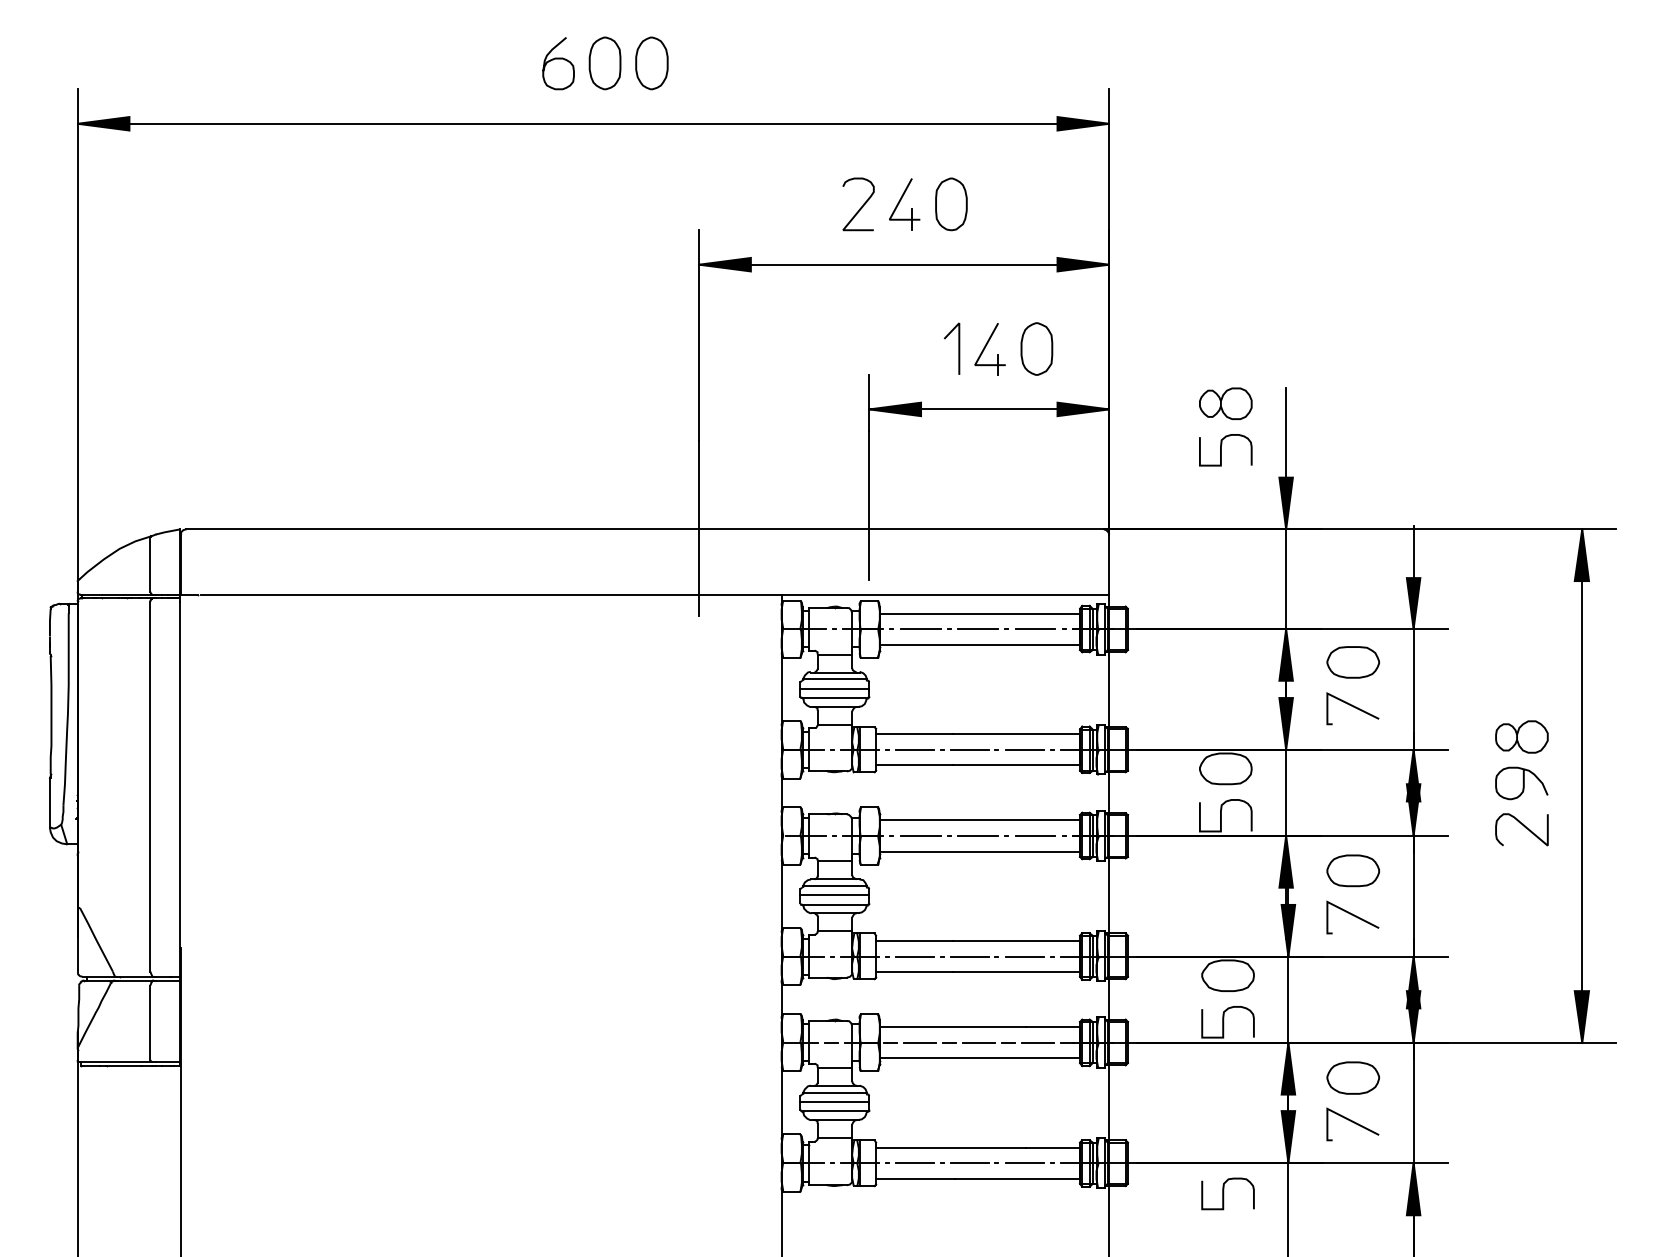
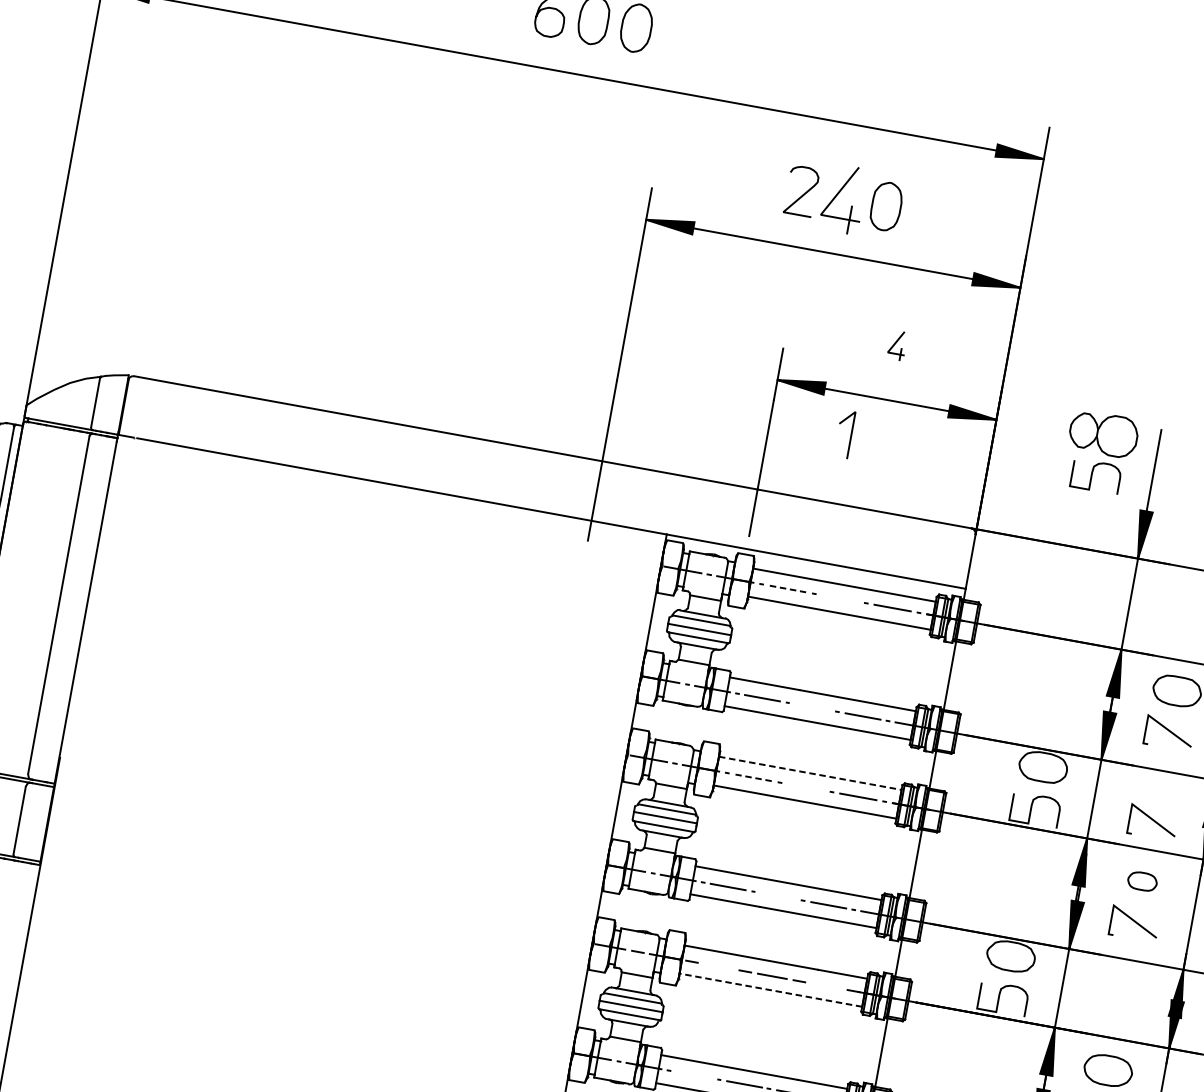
part: (904, 204) -> (843, 198), size x1.4
line: (958, 348) -> (850, 434), moved
part: (1036, 348) -> (940, 352), removed
part: (989, 349) -> (897, 345), size x0.6
part: (1225, 403) -> (1103, 433), size x1.4
line: (920, 629) -> (787, 589), solid -> dashed
line: (977, 629) -> (839, 598), removed
line: (970, 749) -> (813, 707), removed
line: (1353, 805) -> (1153, 821), added
line: (980, 820) -> (810, 773), solid -> dashed
line: (920, 835) -> (753, 777), solid -> dashed
line: (977, 835) -> (805, 786), removed
part: (1352, 870) -> (1141, 881), size x0.6
line: (970, 956) -> (779, 896), removed
line: (919, 1042) -> (718, 966), removed
line: (1037, 1042) -> (825, 985), removed
line: (979, 1057) -> (770, 989), solid -> dashed
line: (914, 1162) -> (693, 1074), removed

